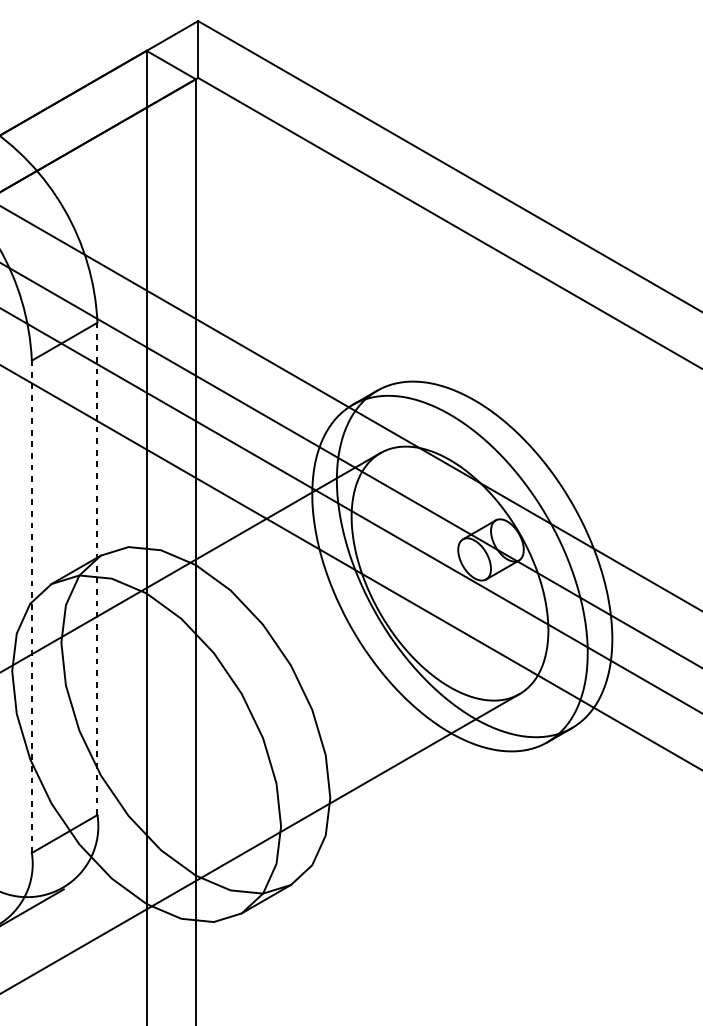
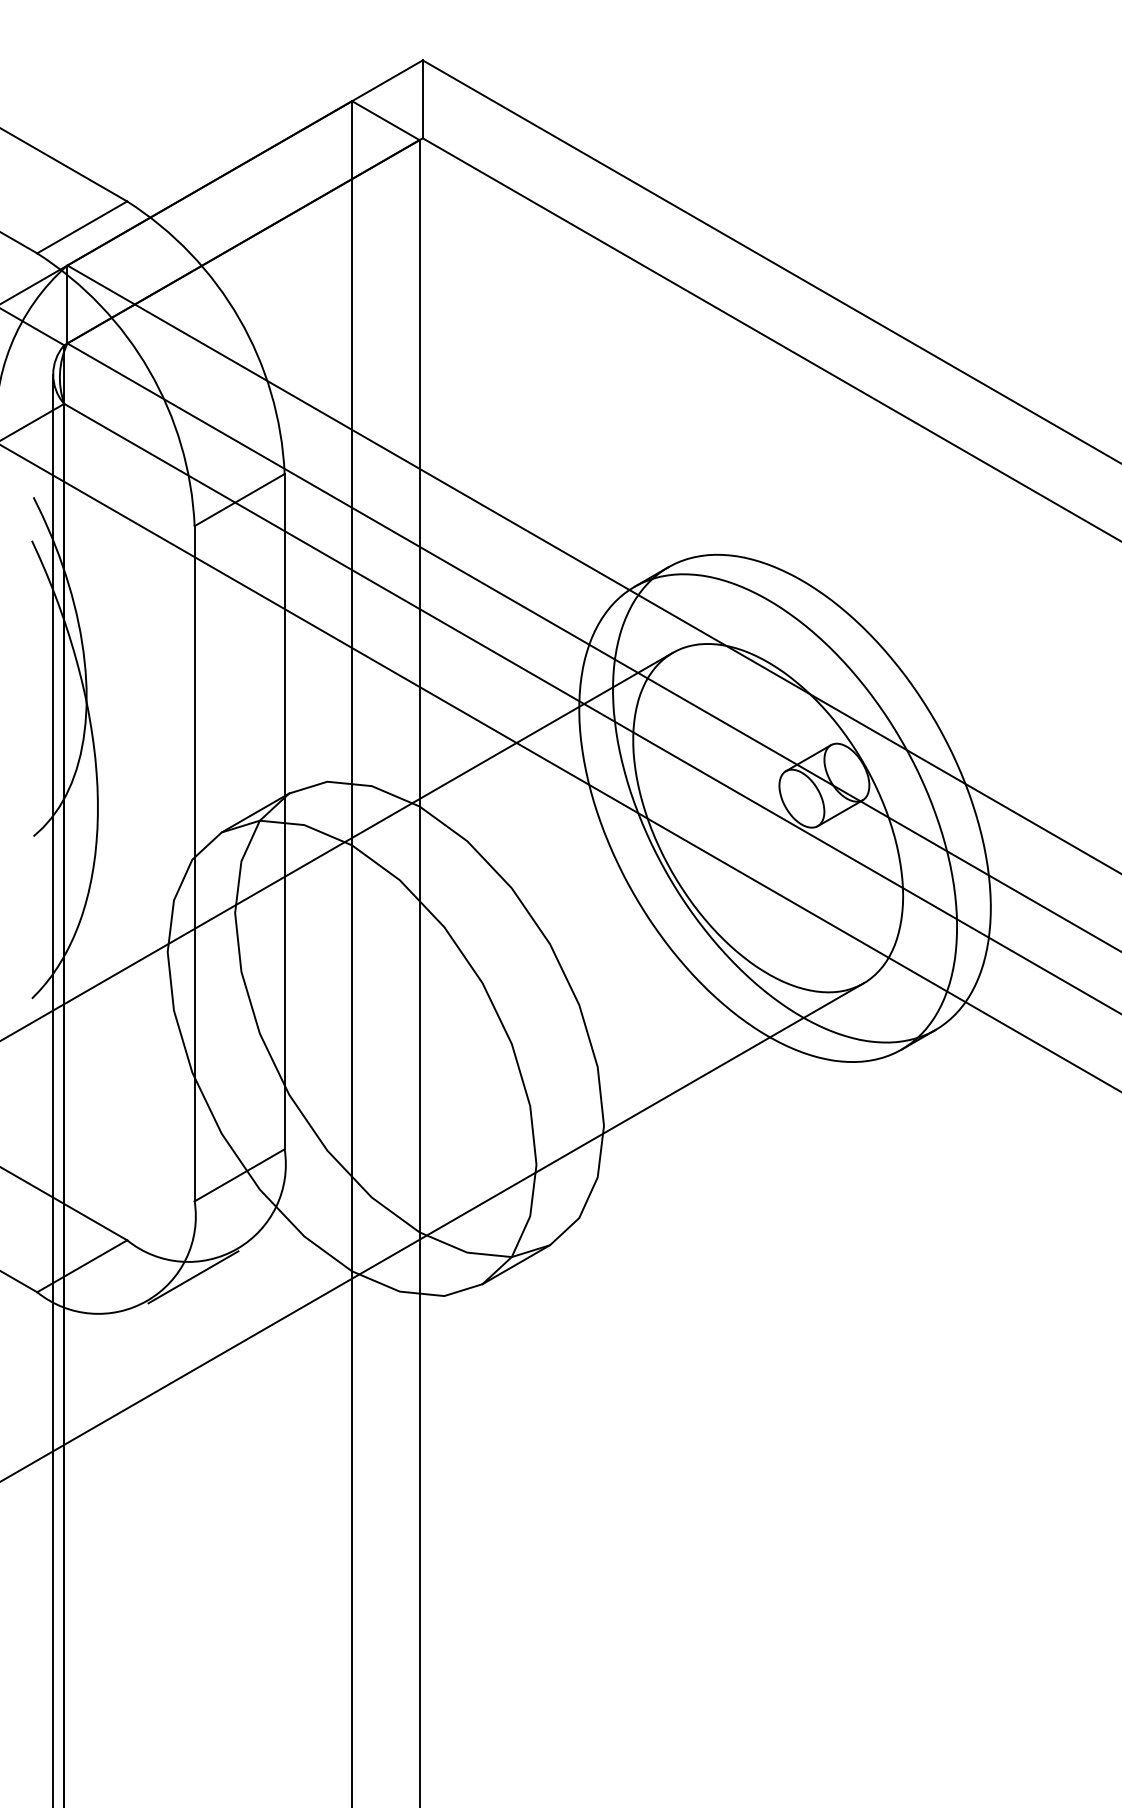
line: (97, 568) -> (284, 811), dashed -> solid
line: (31, 606) -> (194, 863), dashed -> solid

